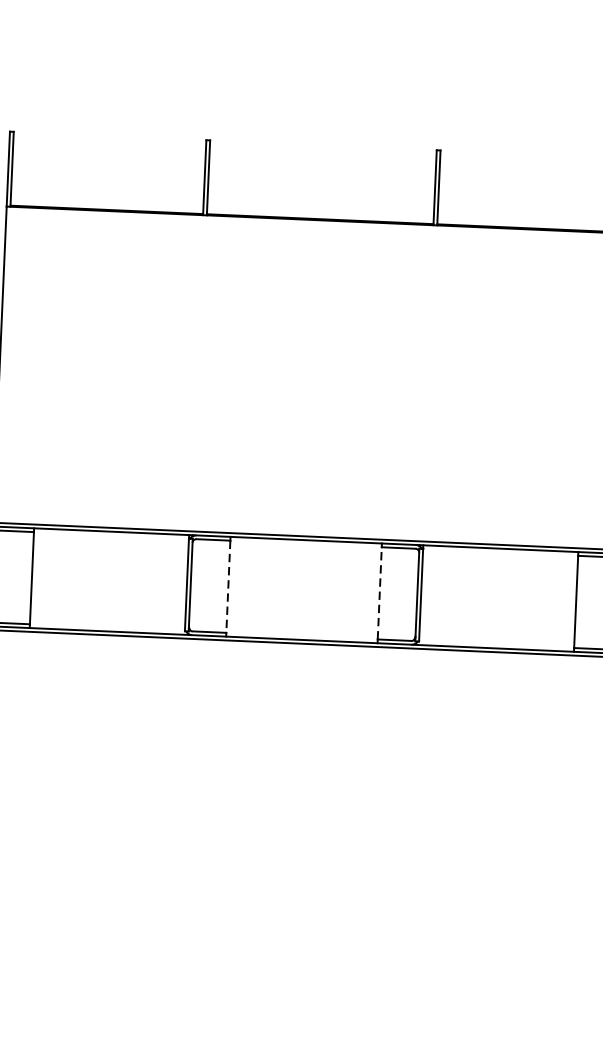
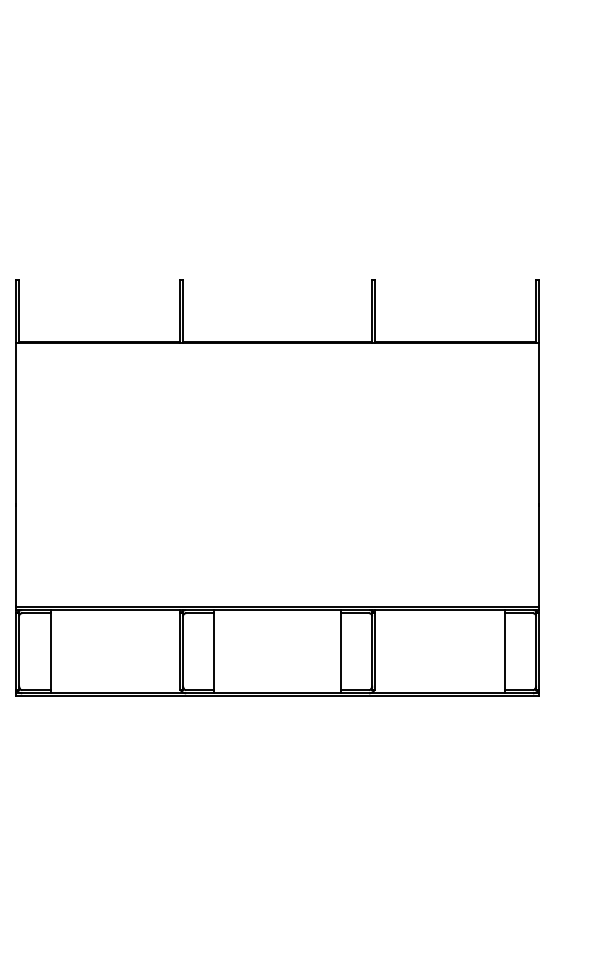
line: (228, 587) -> (214, 652), dashed -> solid
line: (379, 593) -> (340, 651), dashed -> solid

